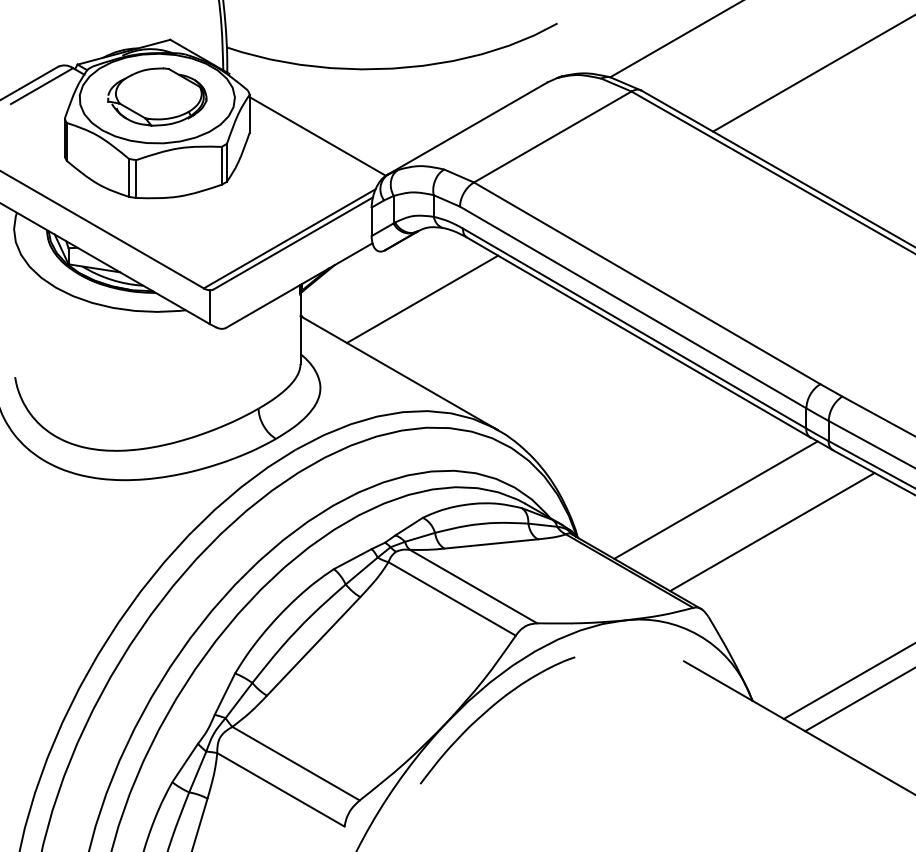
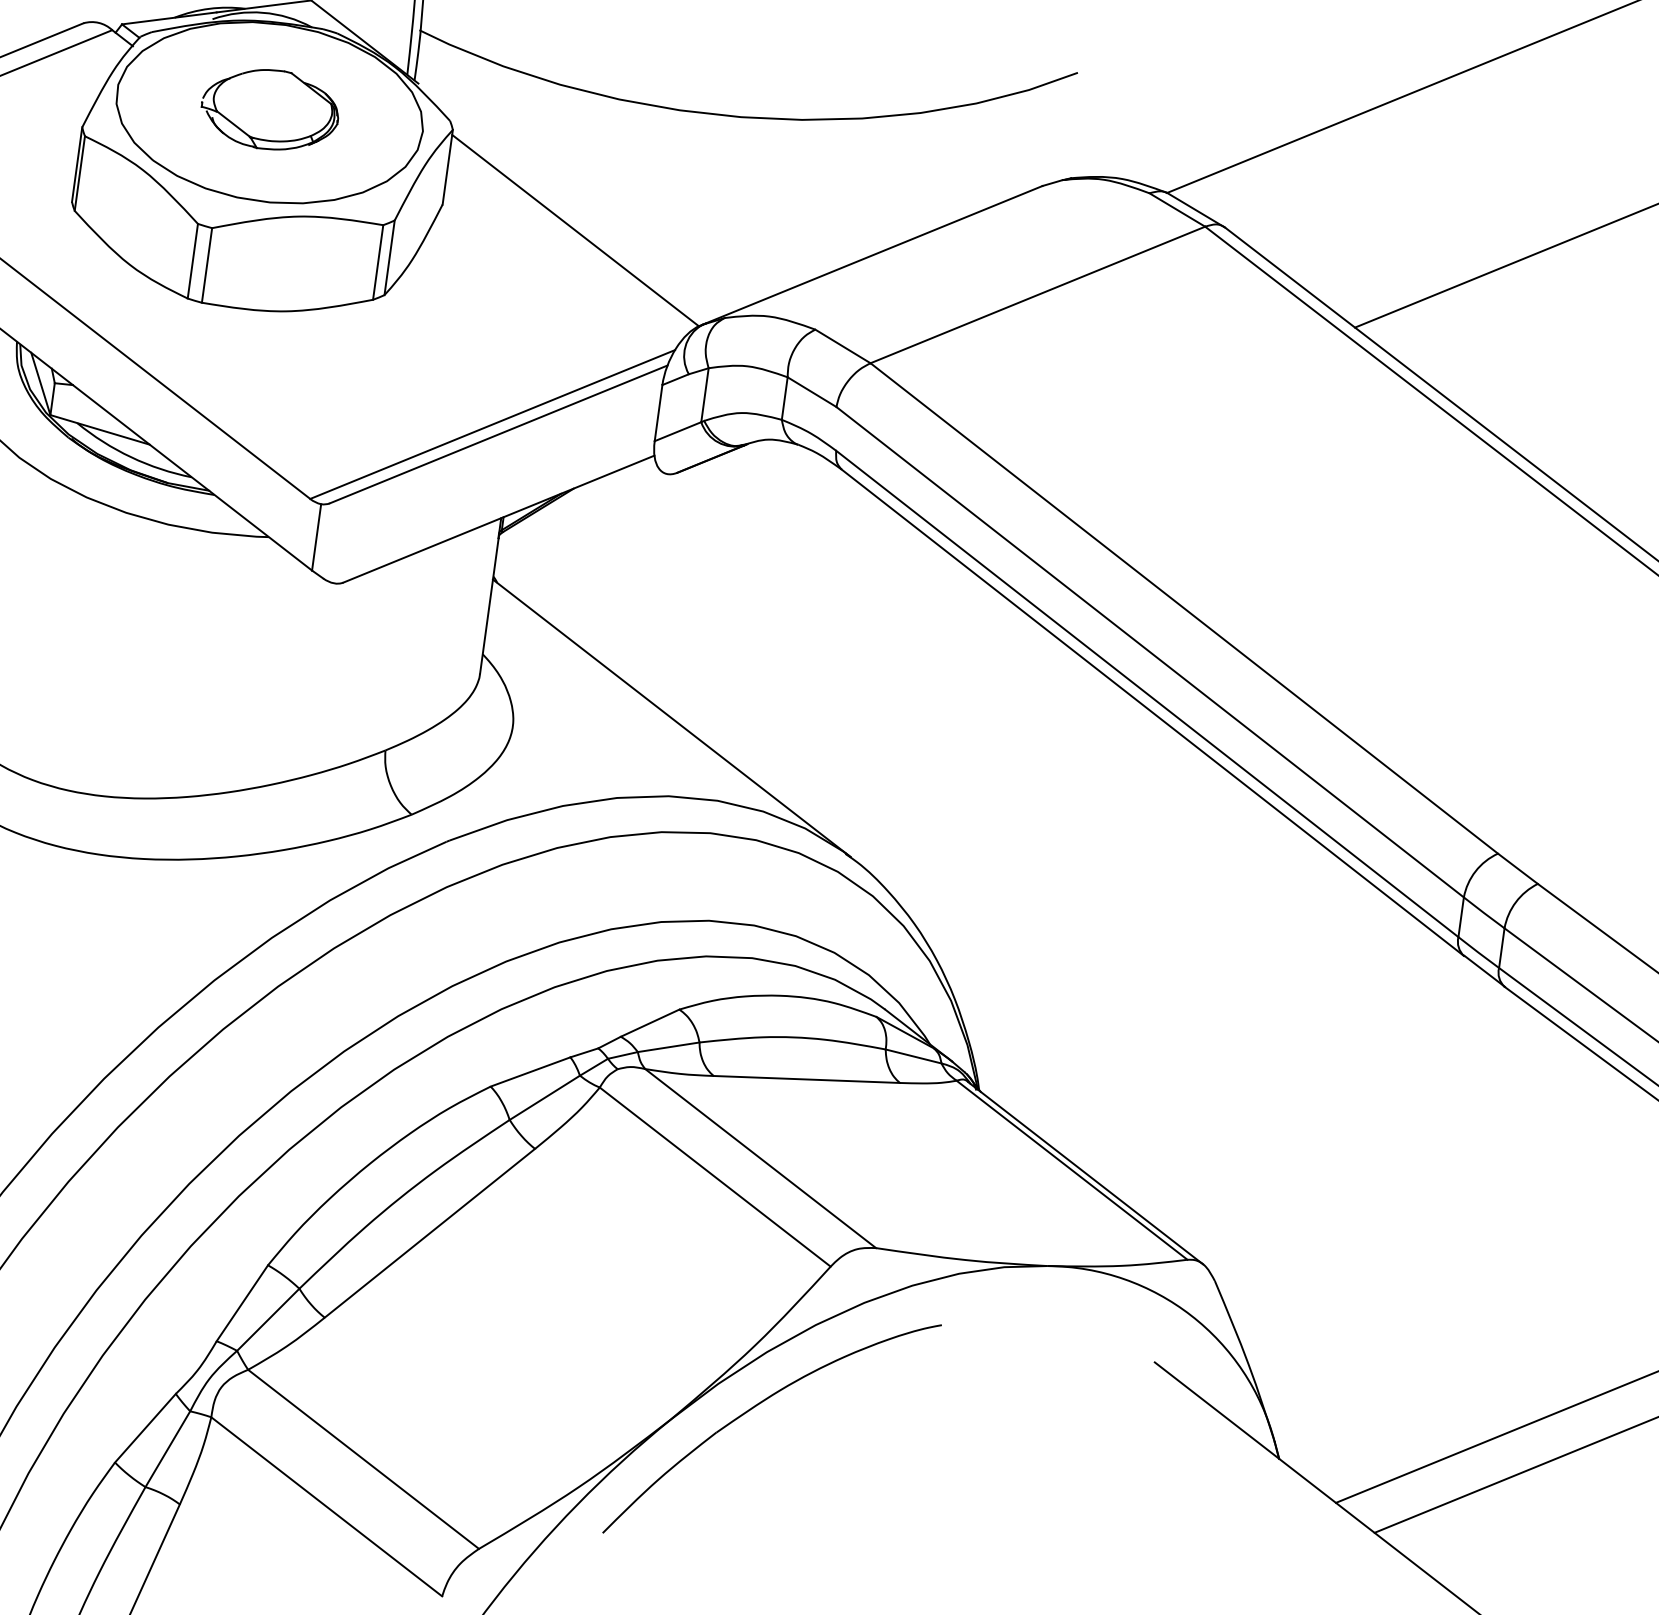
part: (157, 96) -> (270, 108), size x0.7
line: (422, 298) -> (737, 577), removed
line: (715, 499) -> (1260, 1052), removed
line: (772, 532) -> (1363, 1132), removed

